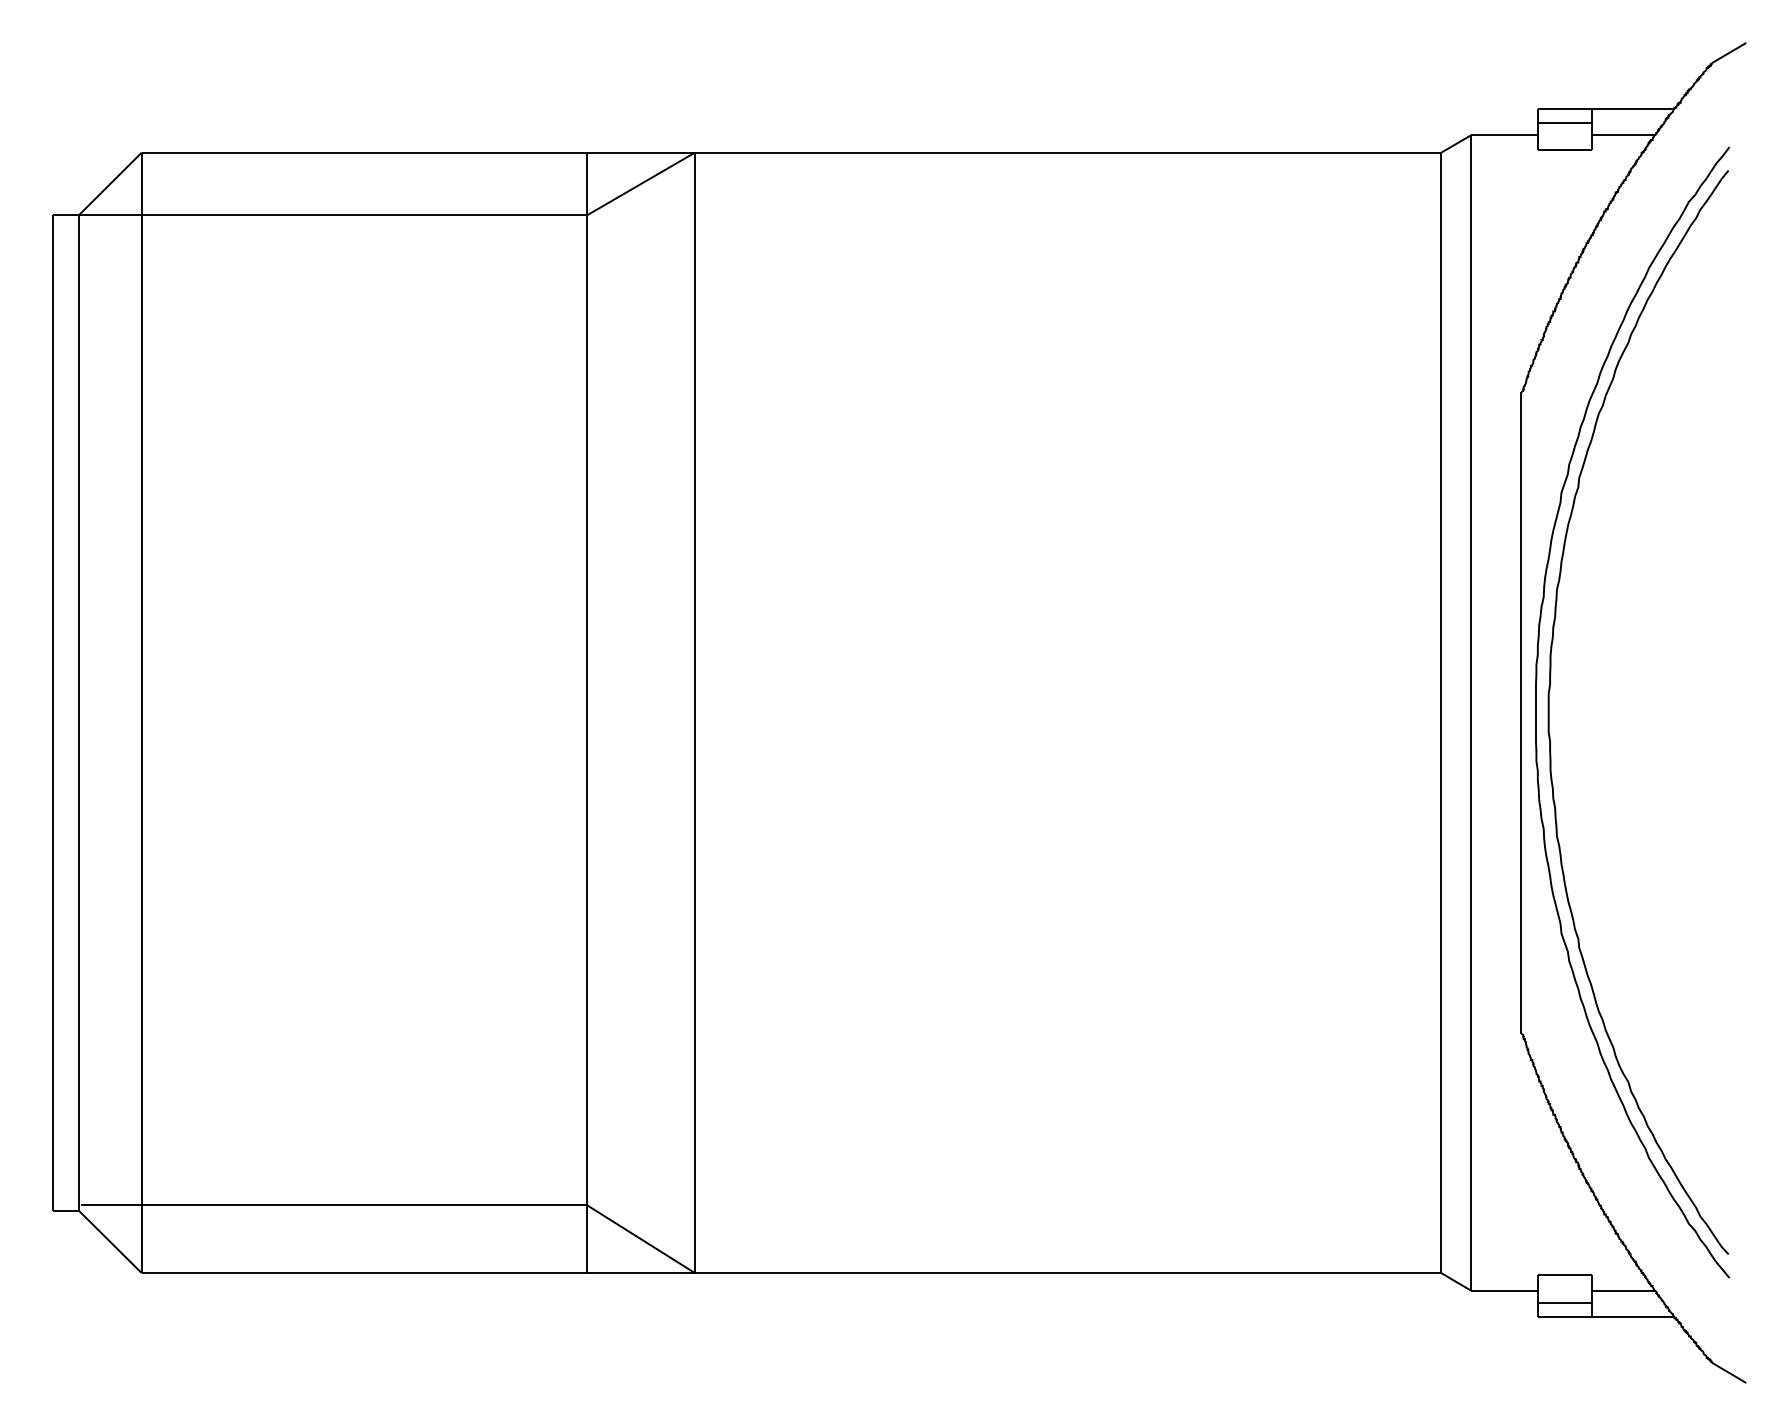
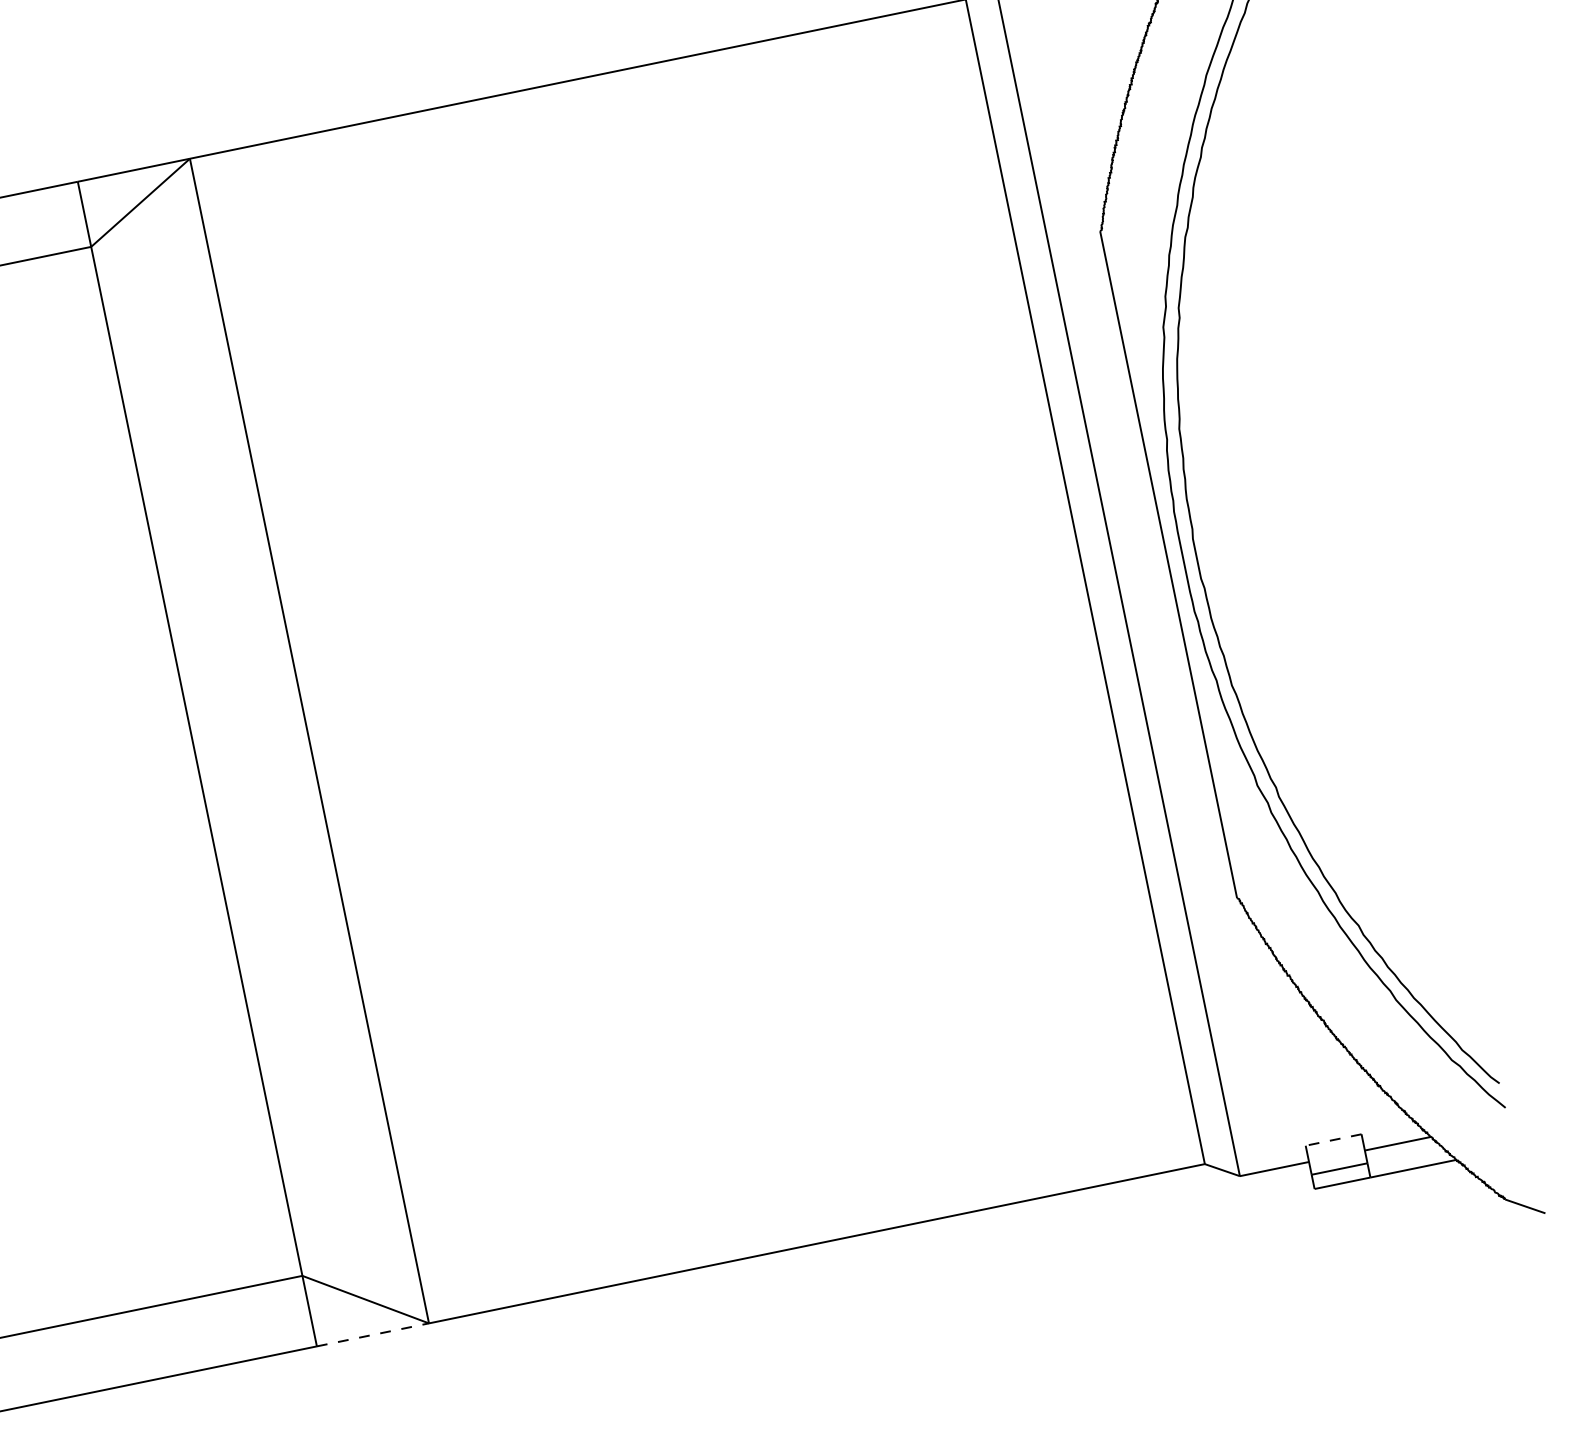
line: (640, 1273) -> (372, 1335), solid -> dashed
line: (1564, 1275) -> (1333, 1140), solid -> dashed

